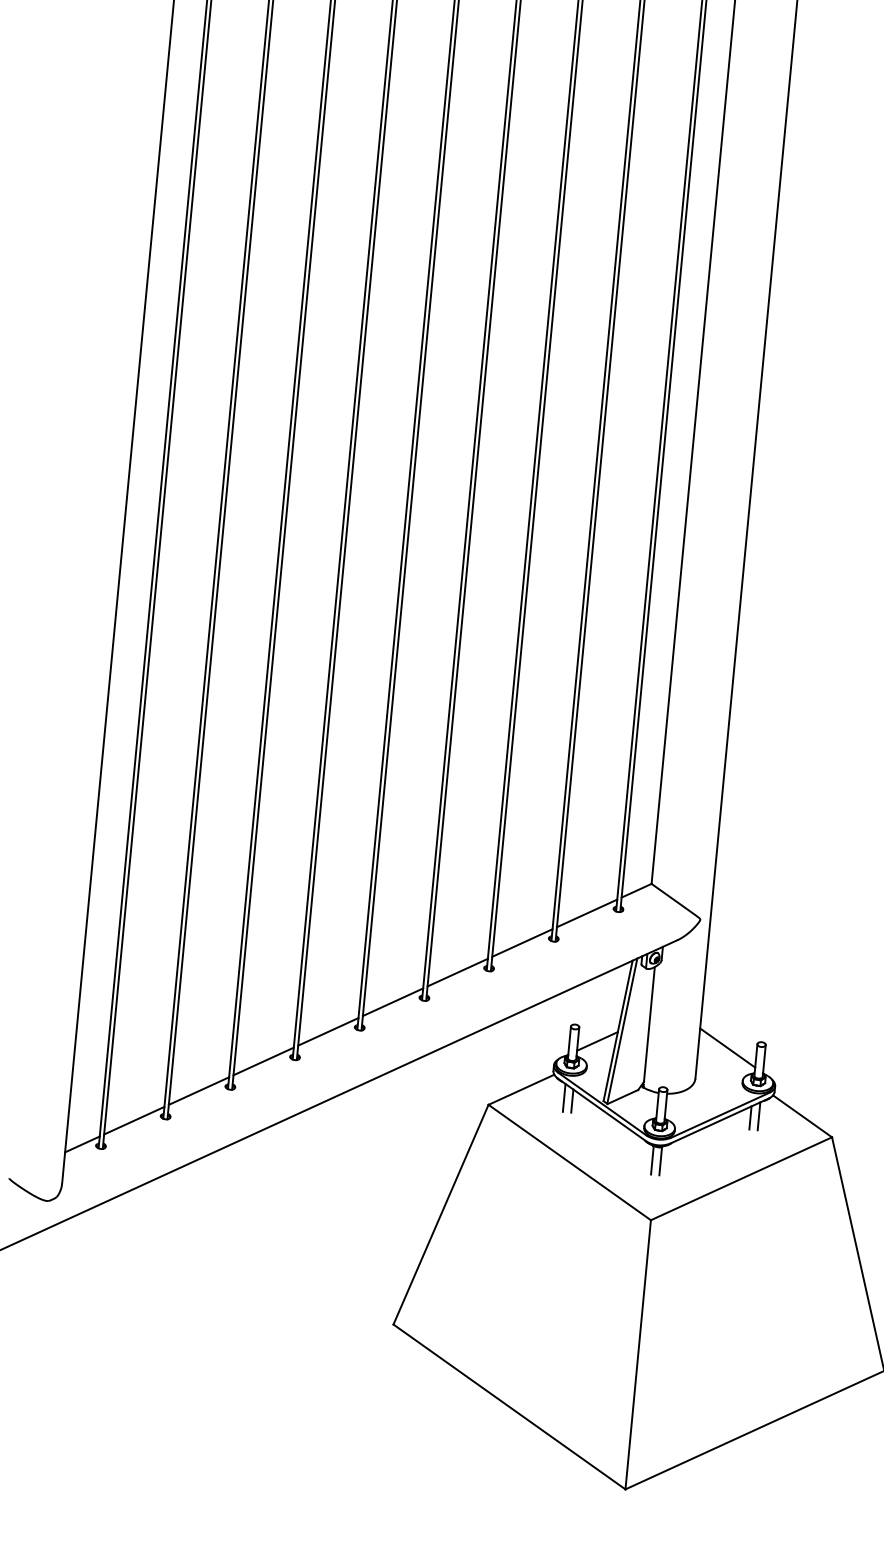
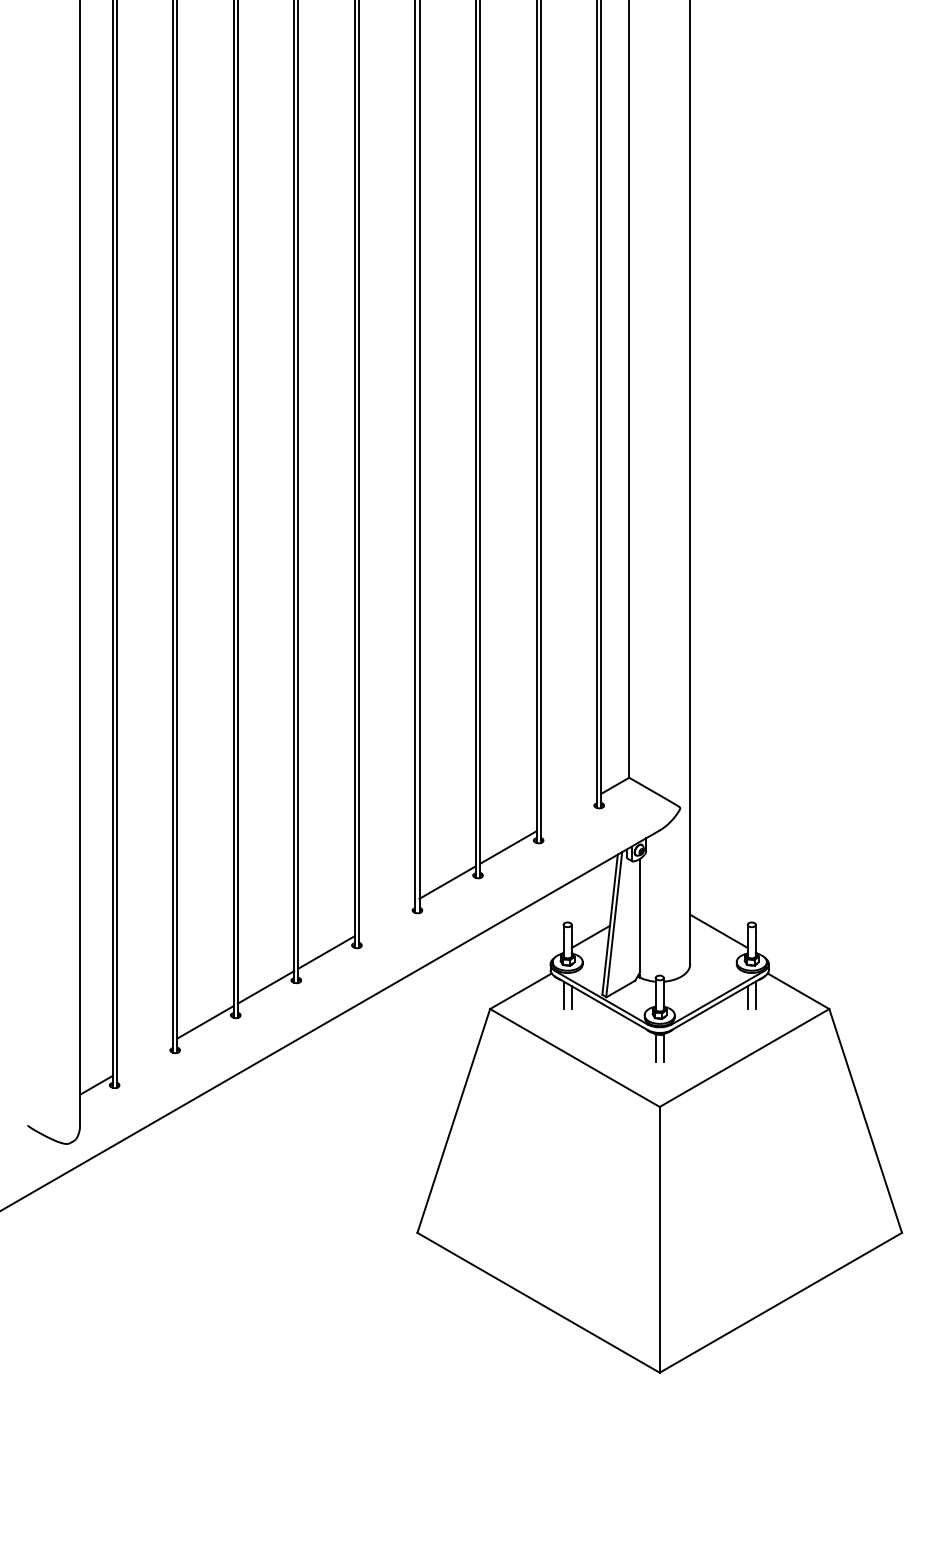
line: (586, 913) -> (568, 812), removed
line: (392, 1002) -> (386, 917), removed
line: (133, 1120) -> (144, 1057), removed

